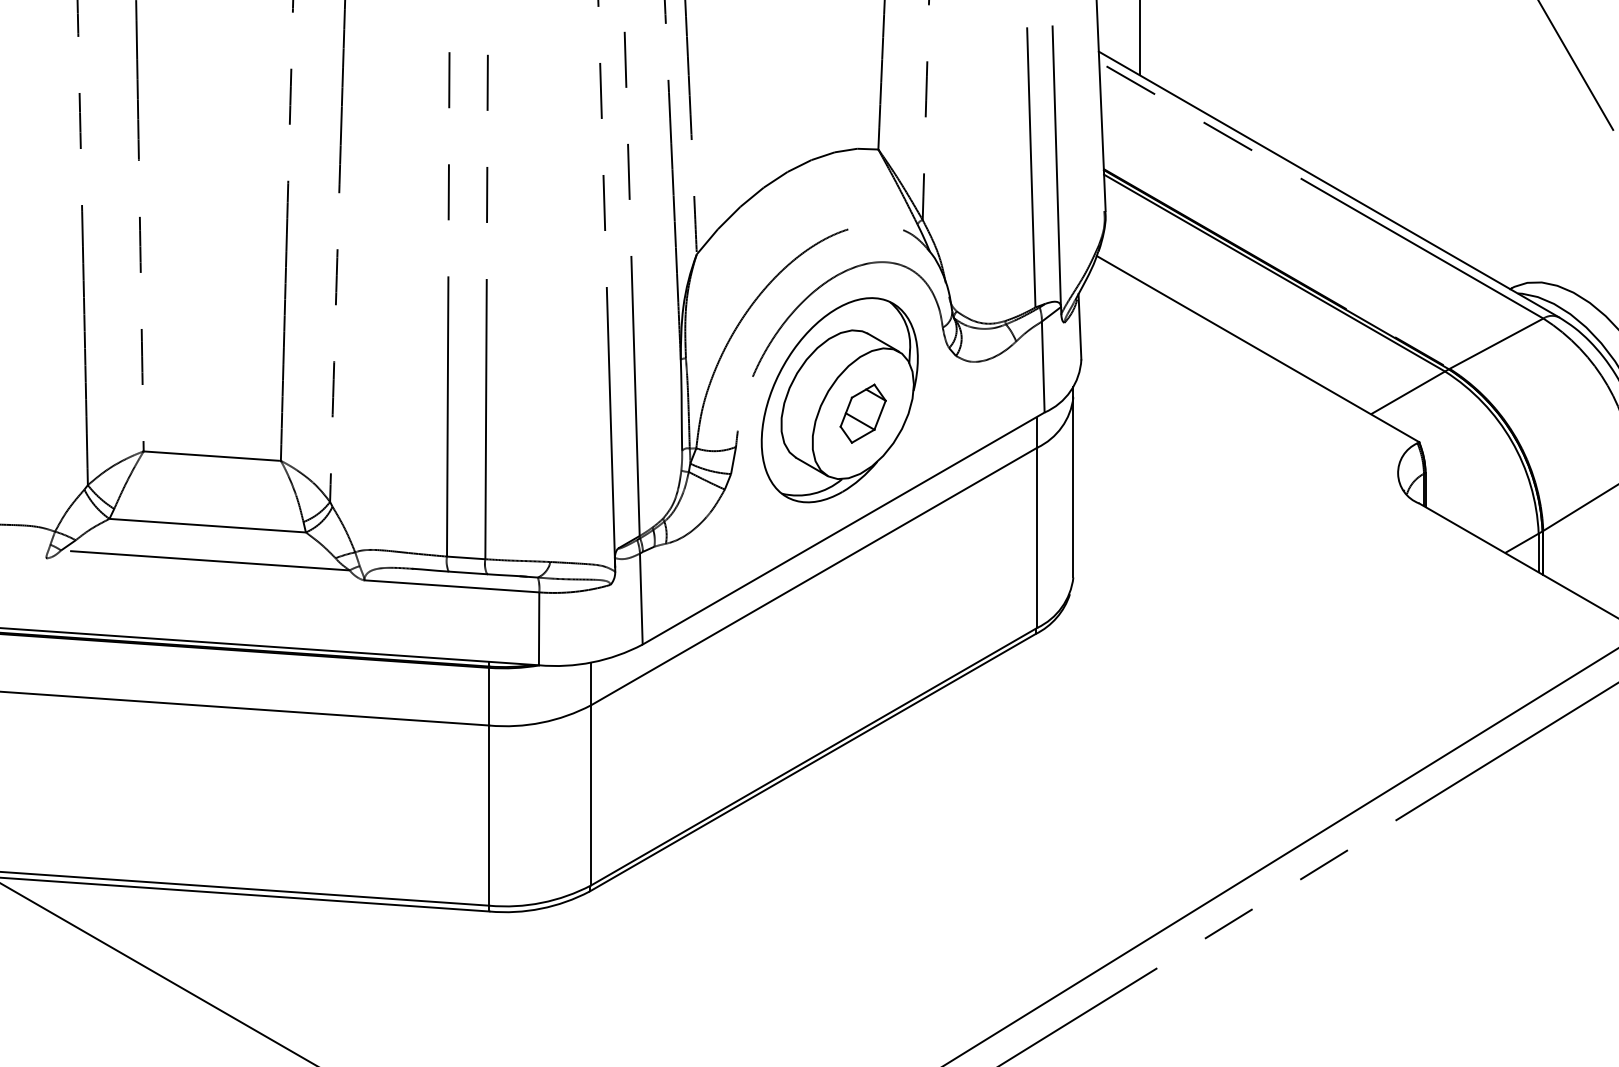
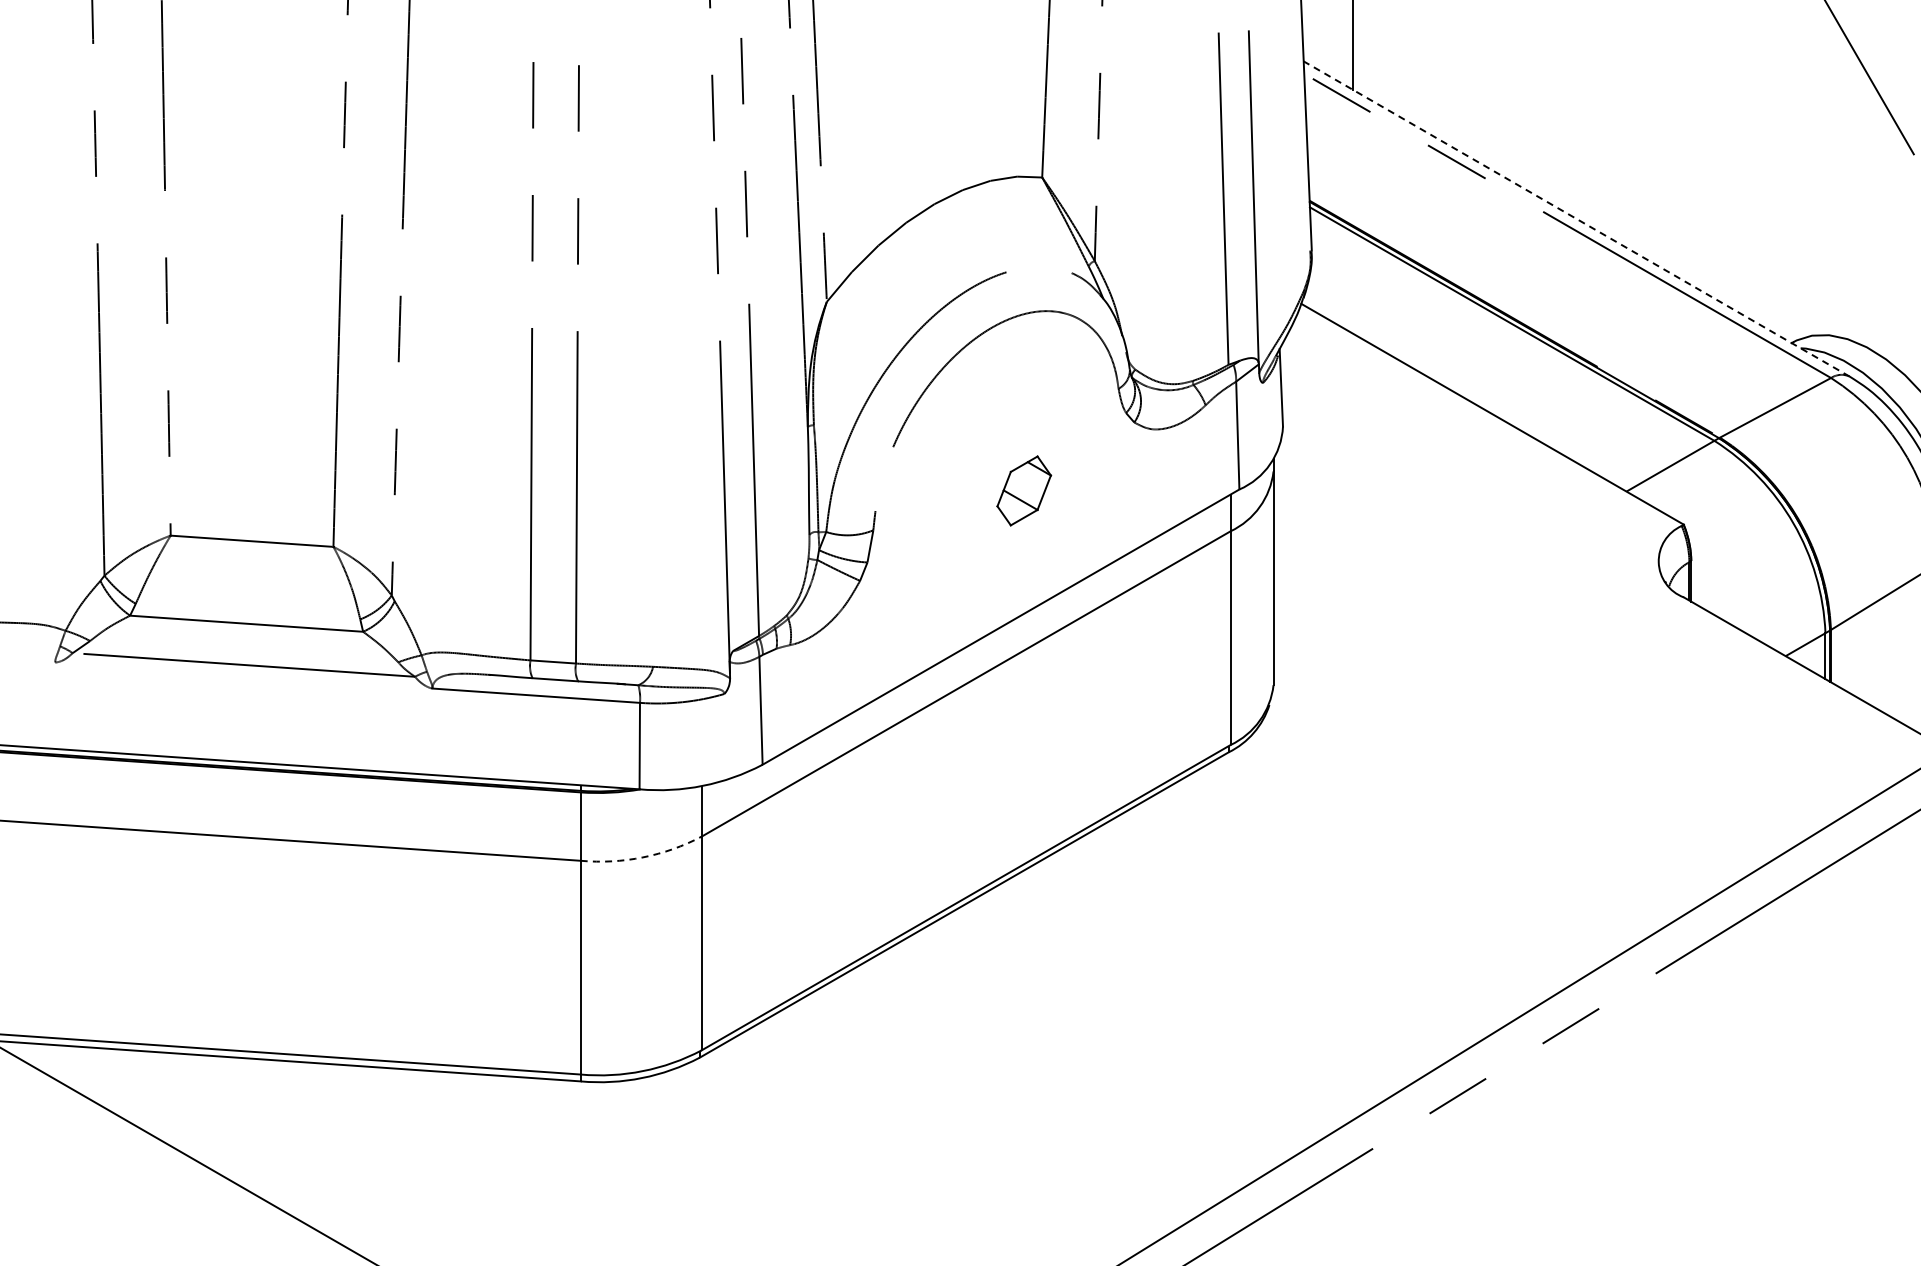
line: (1328, 184) -> (1576, 218), solid -> dashed
part: (839, 399) -> (996, 474), removed
arc: (541, 722) -> (642, 857), solid -> dashed

